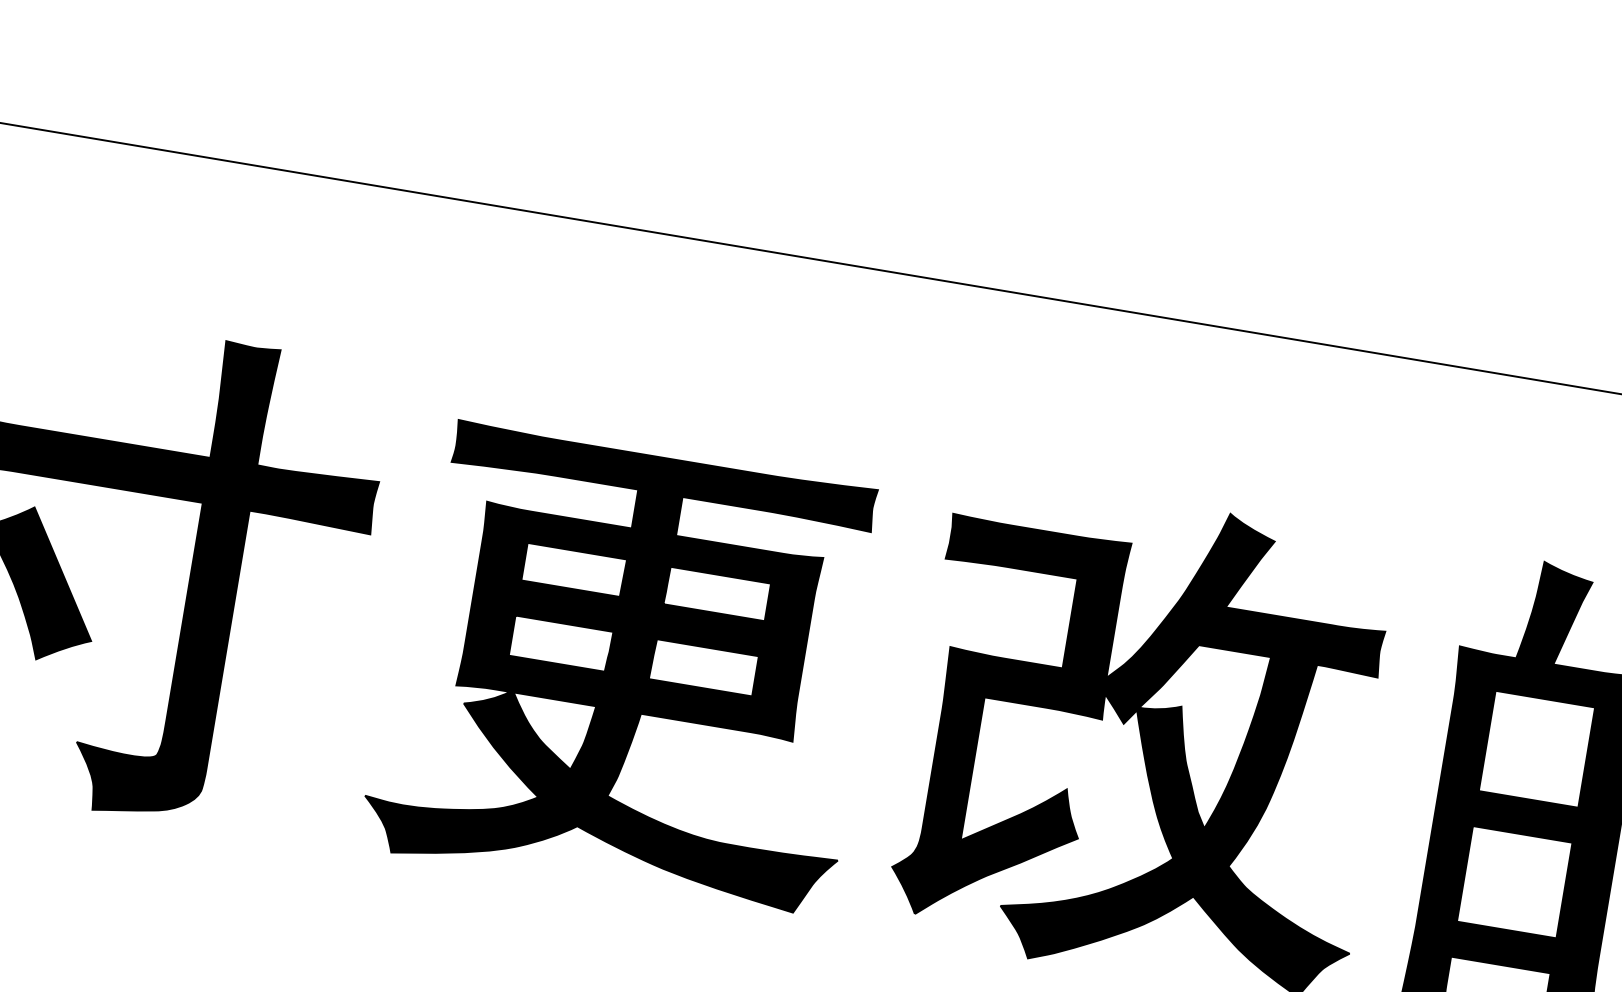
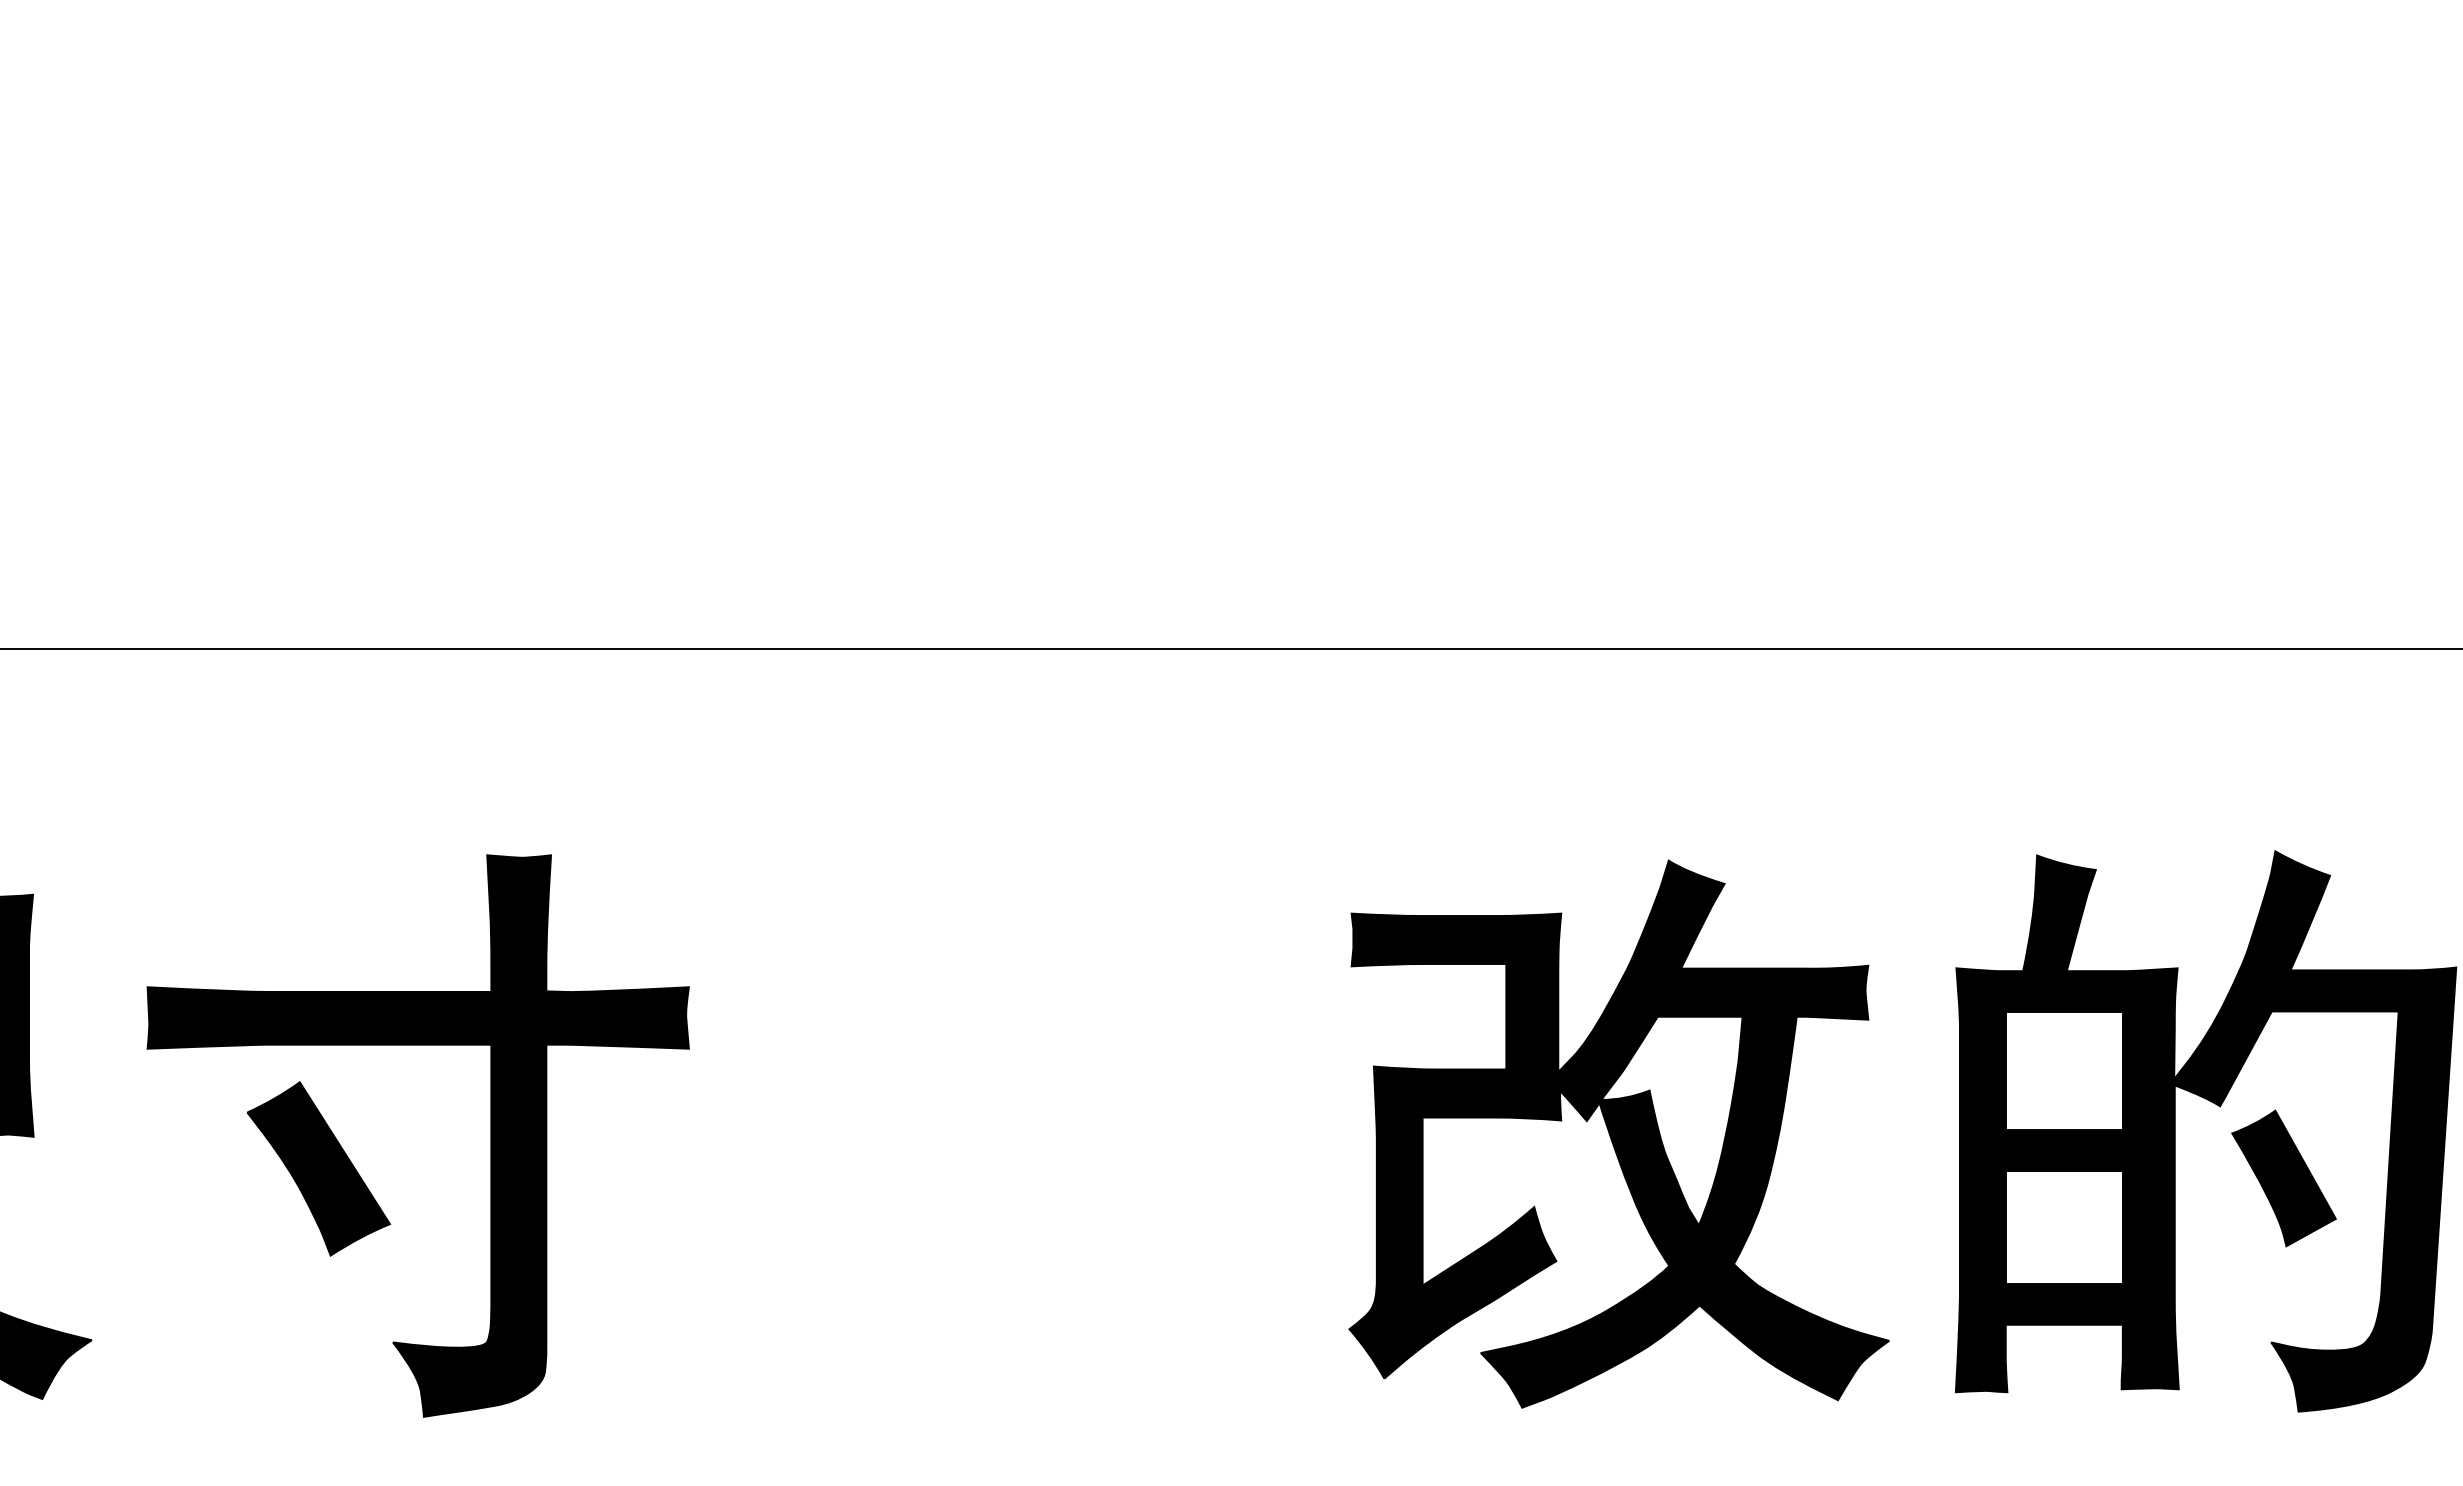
part: (627, 669) -> (1009, 1154), removed

